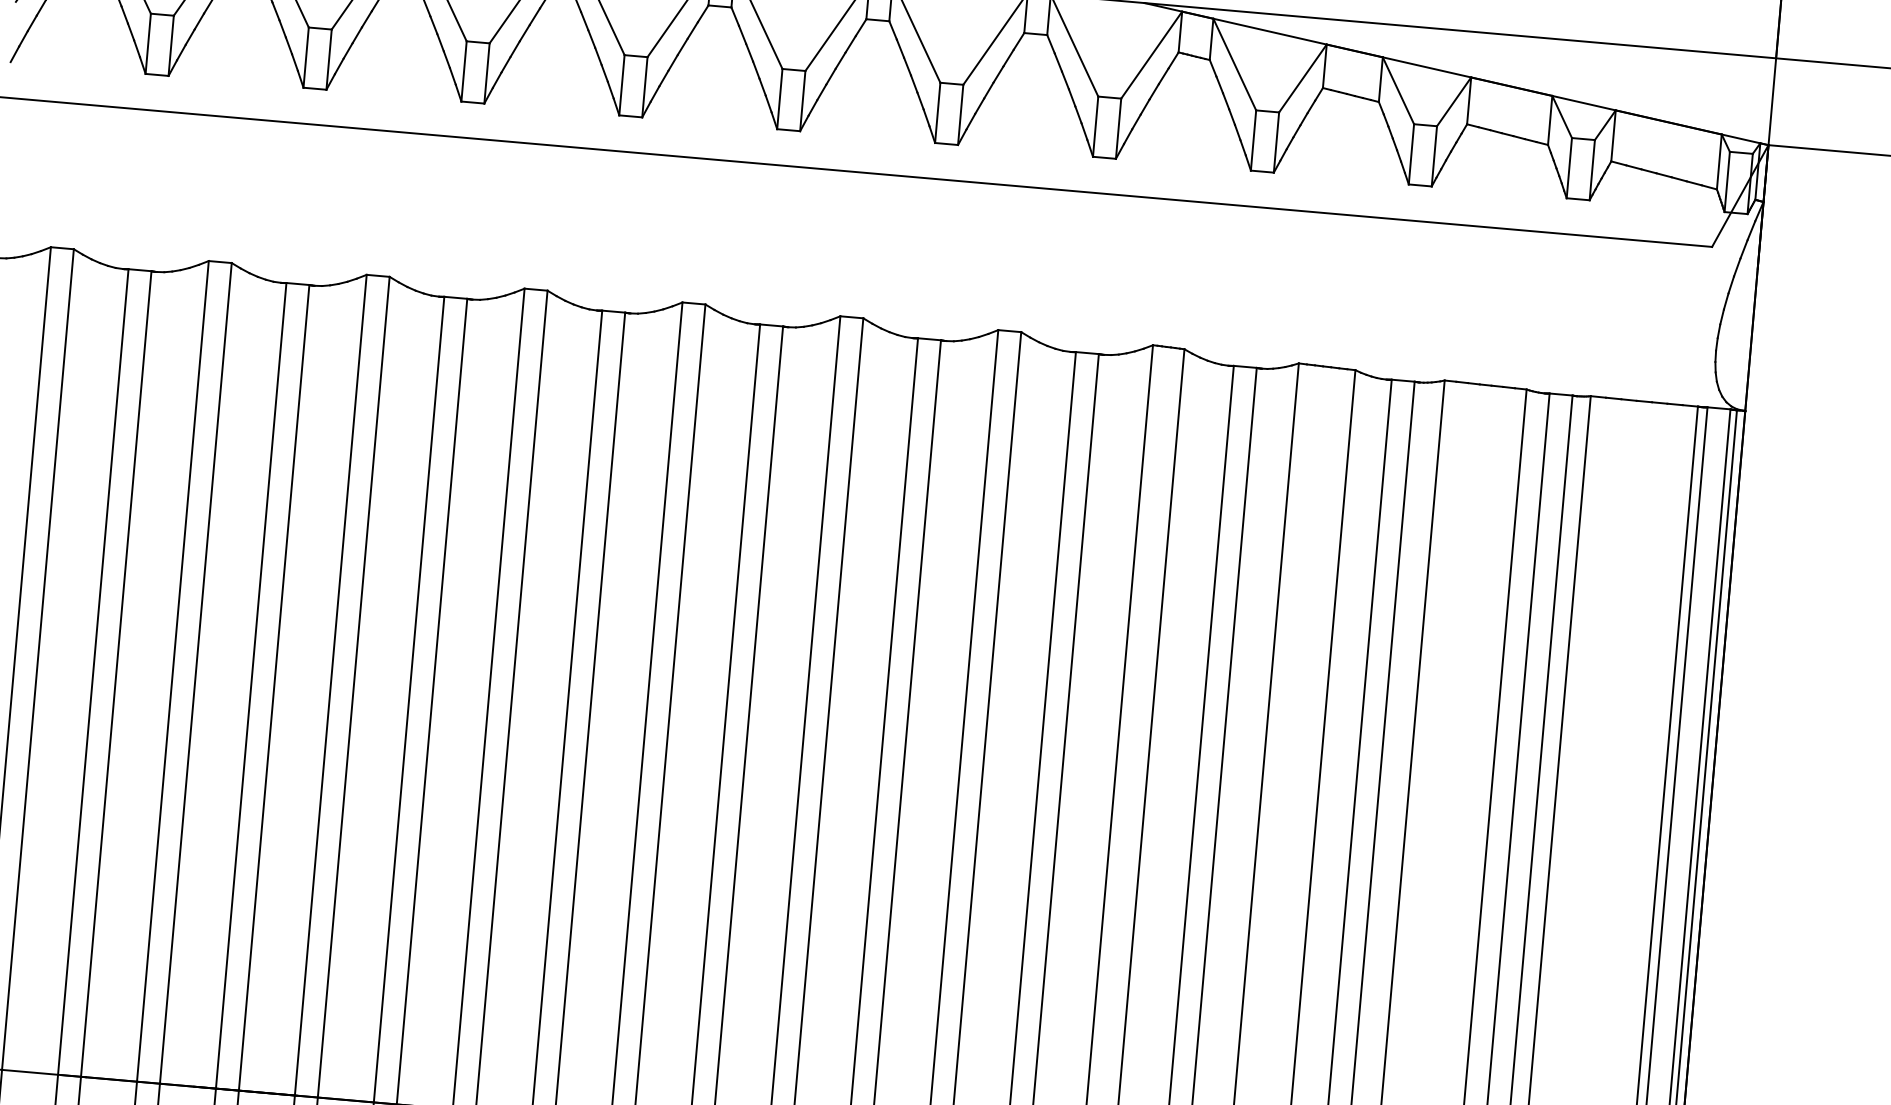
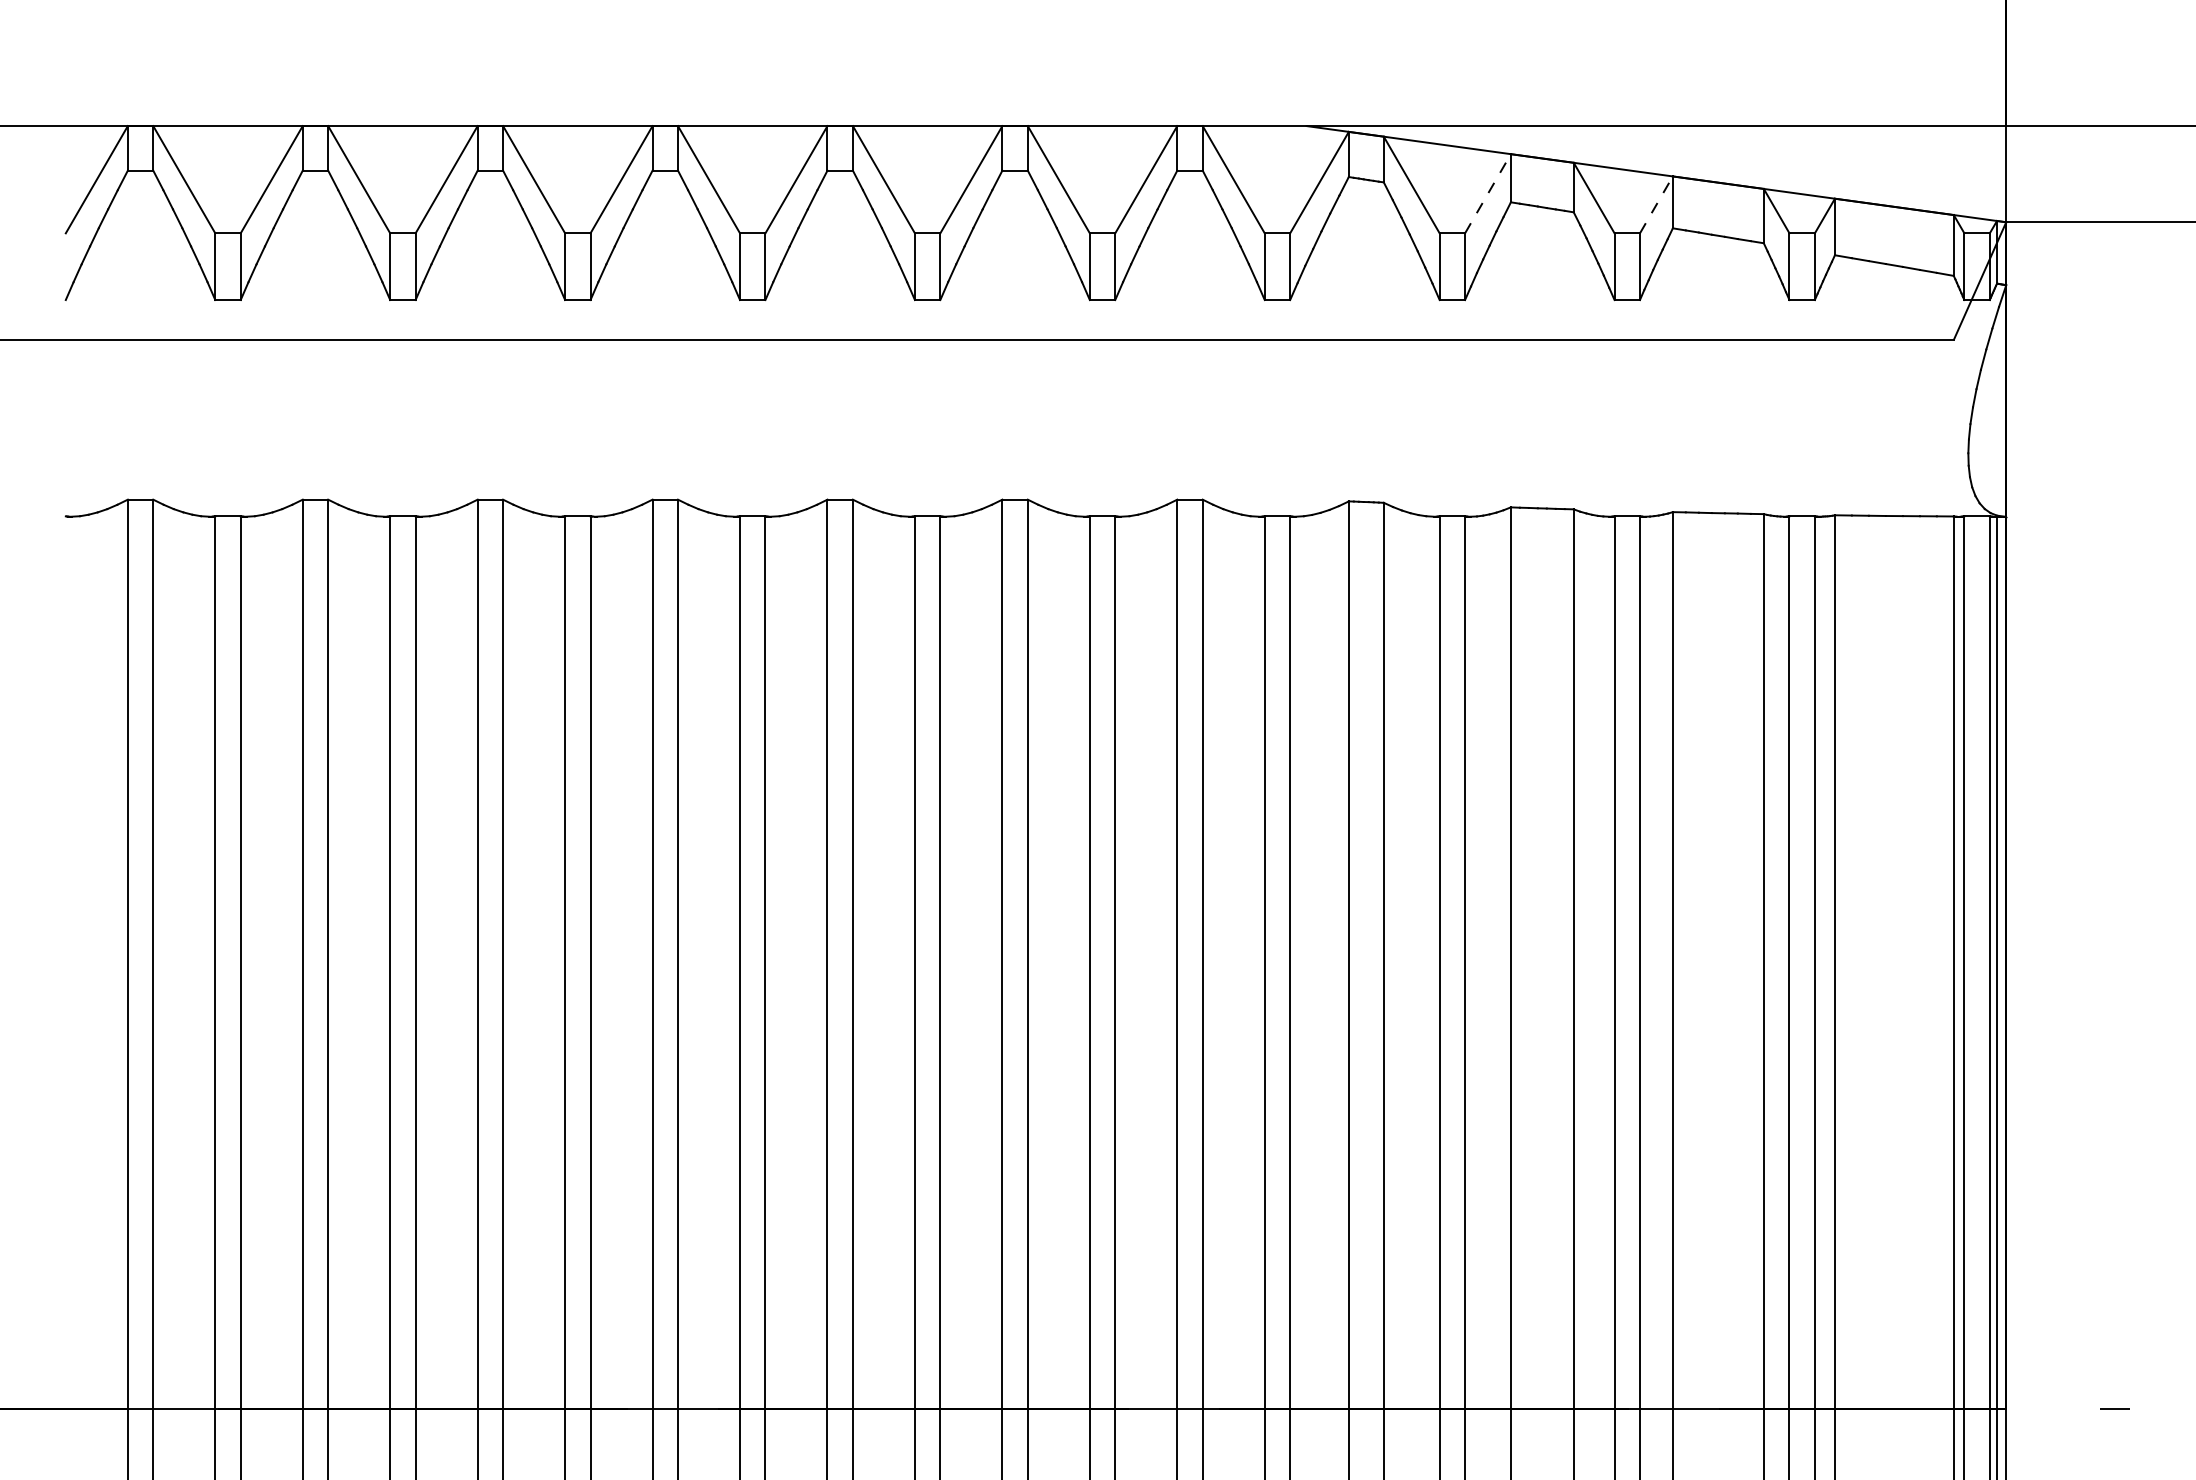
line: (1302, 78) -> (1487, 193), solid -> dashed
line: (1454, 101) -> (1656, 204), solid -> dashed

